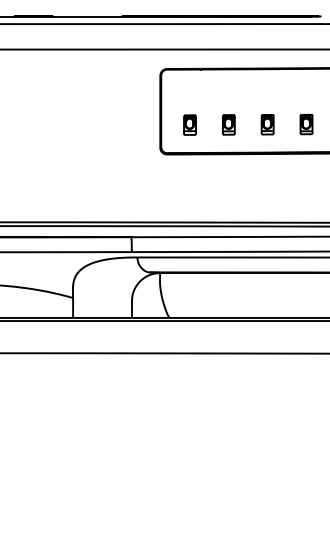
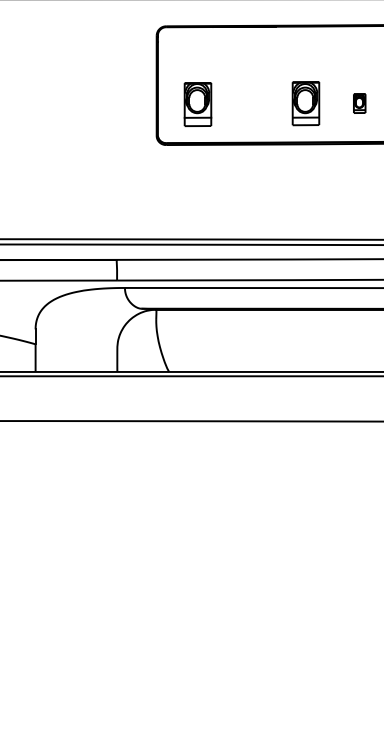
part: (189, 124) -> (197, 103), size x1.6
part: (228, 124) -> (251, 103), removed
part: (267, 124) -> (305, 103), size x1.6
part: (306, 124) -> (359, 103), size x0.7

